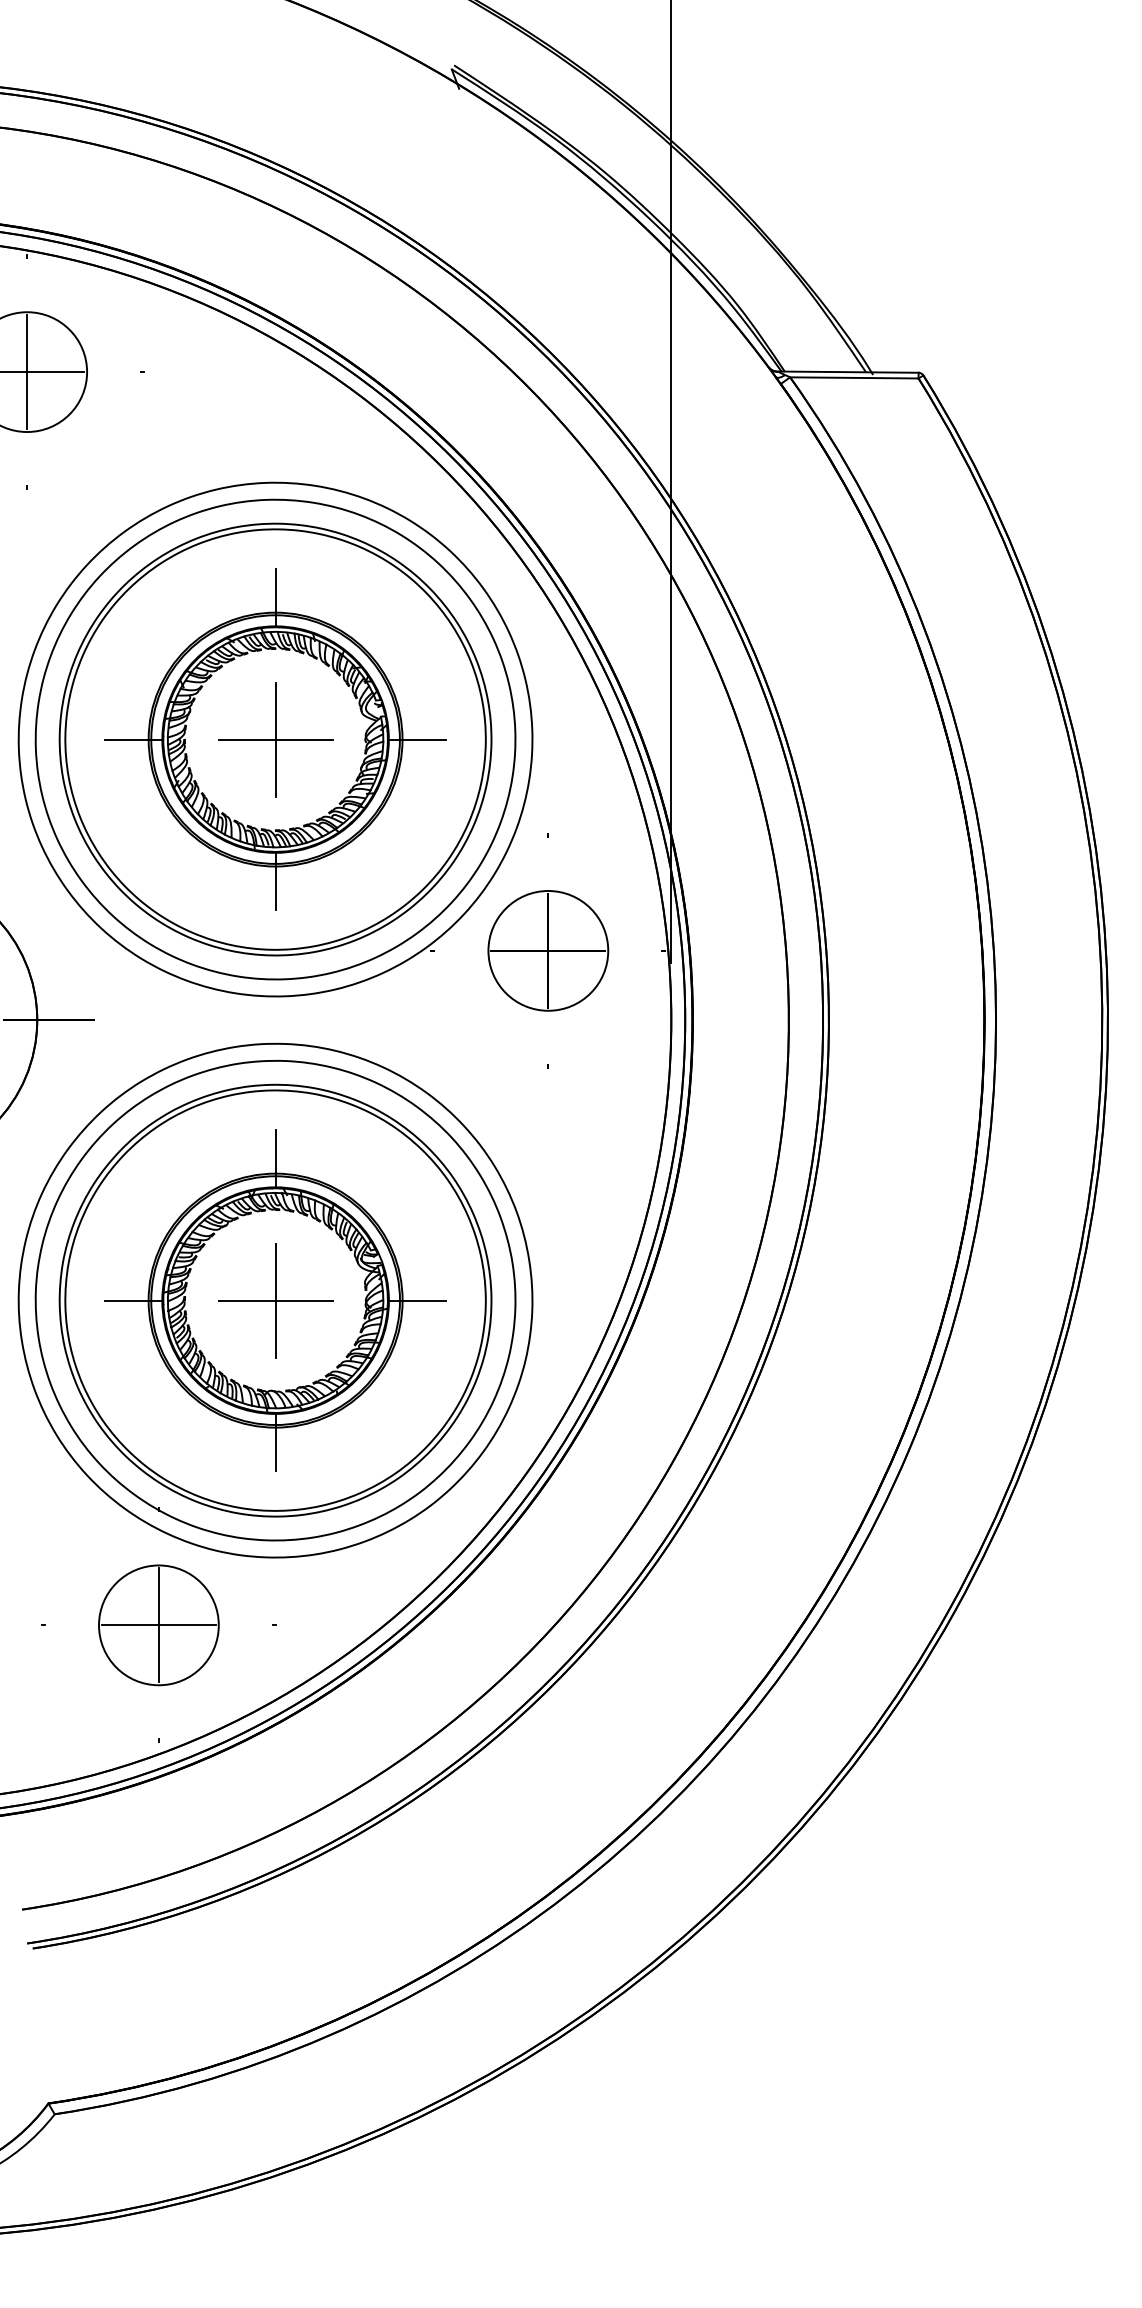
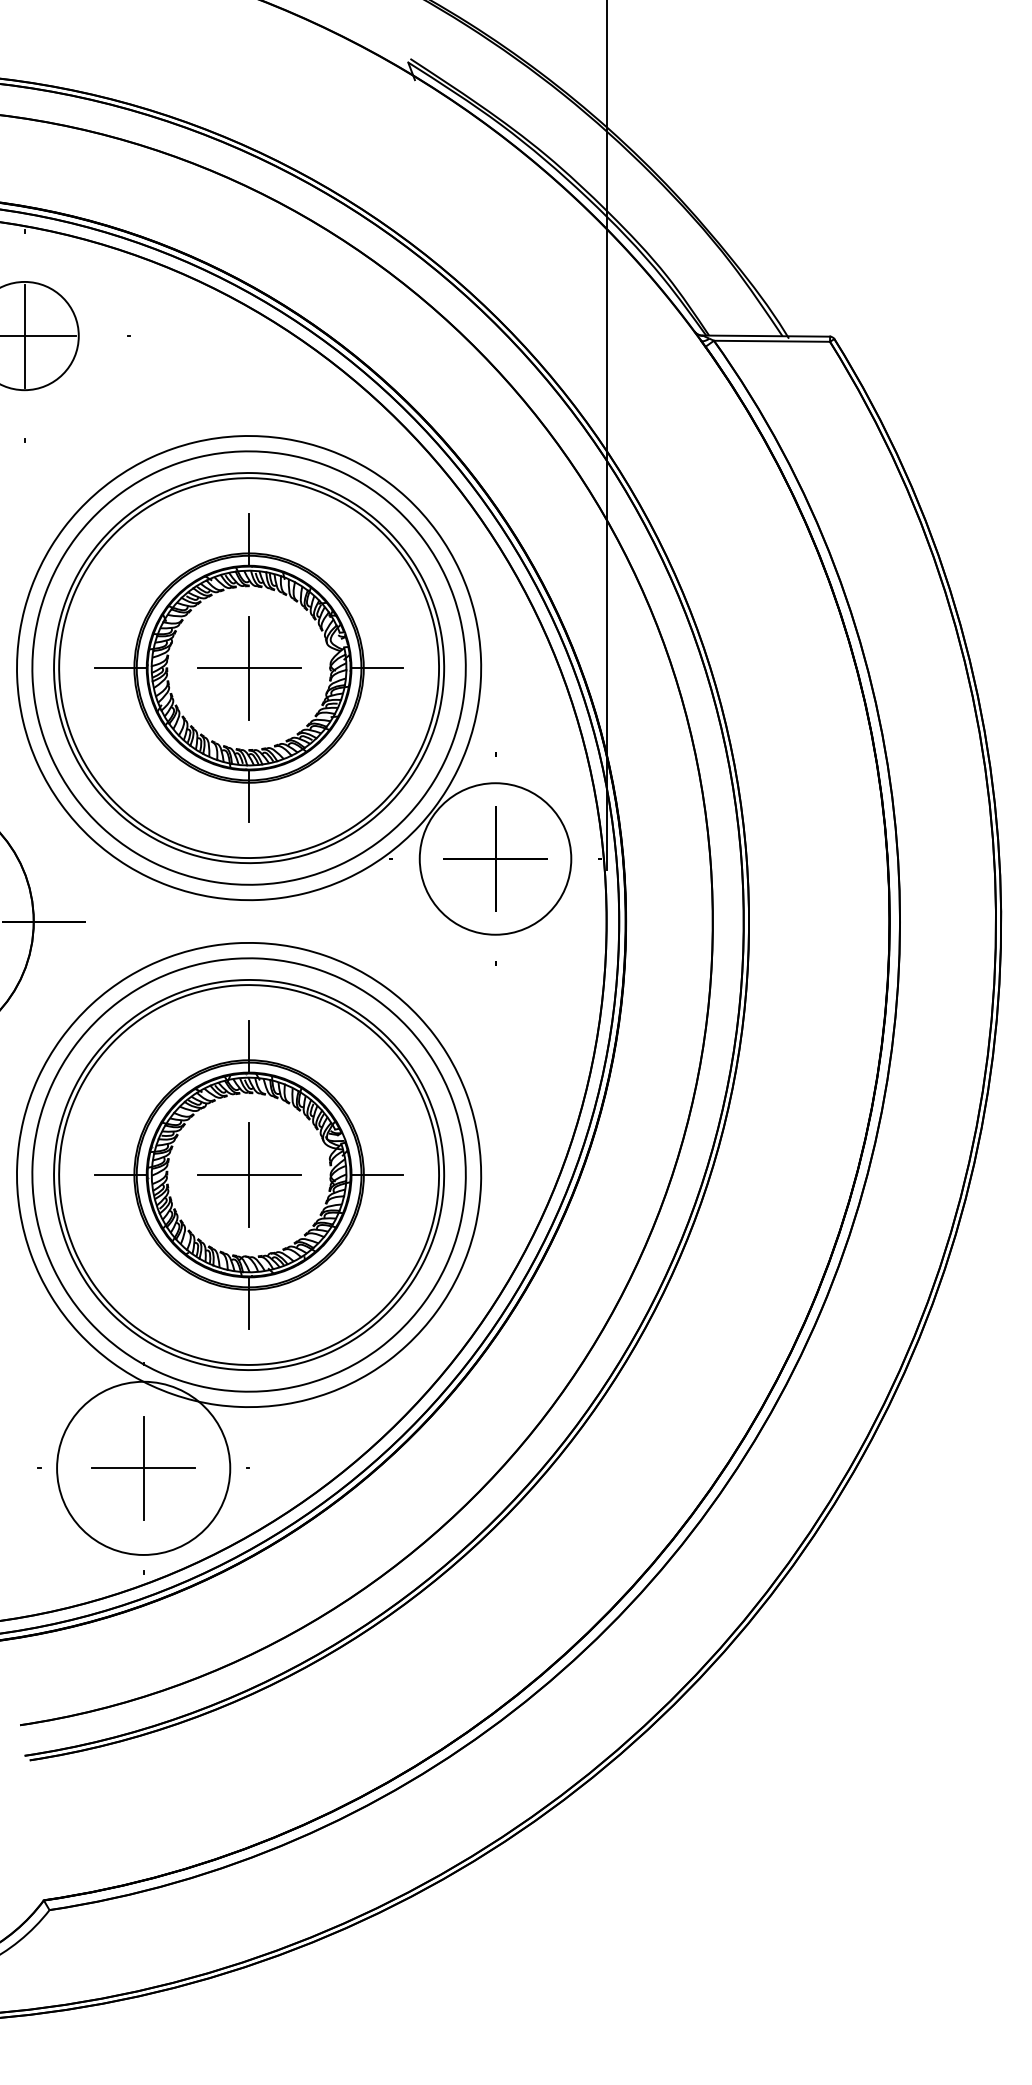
circle: (548, 950) -> (495, 858), size x1.4
circle: (158, 1625) -> (143, 1468), size x1.6

